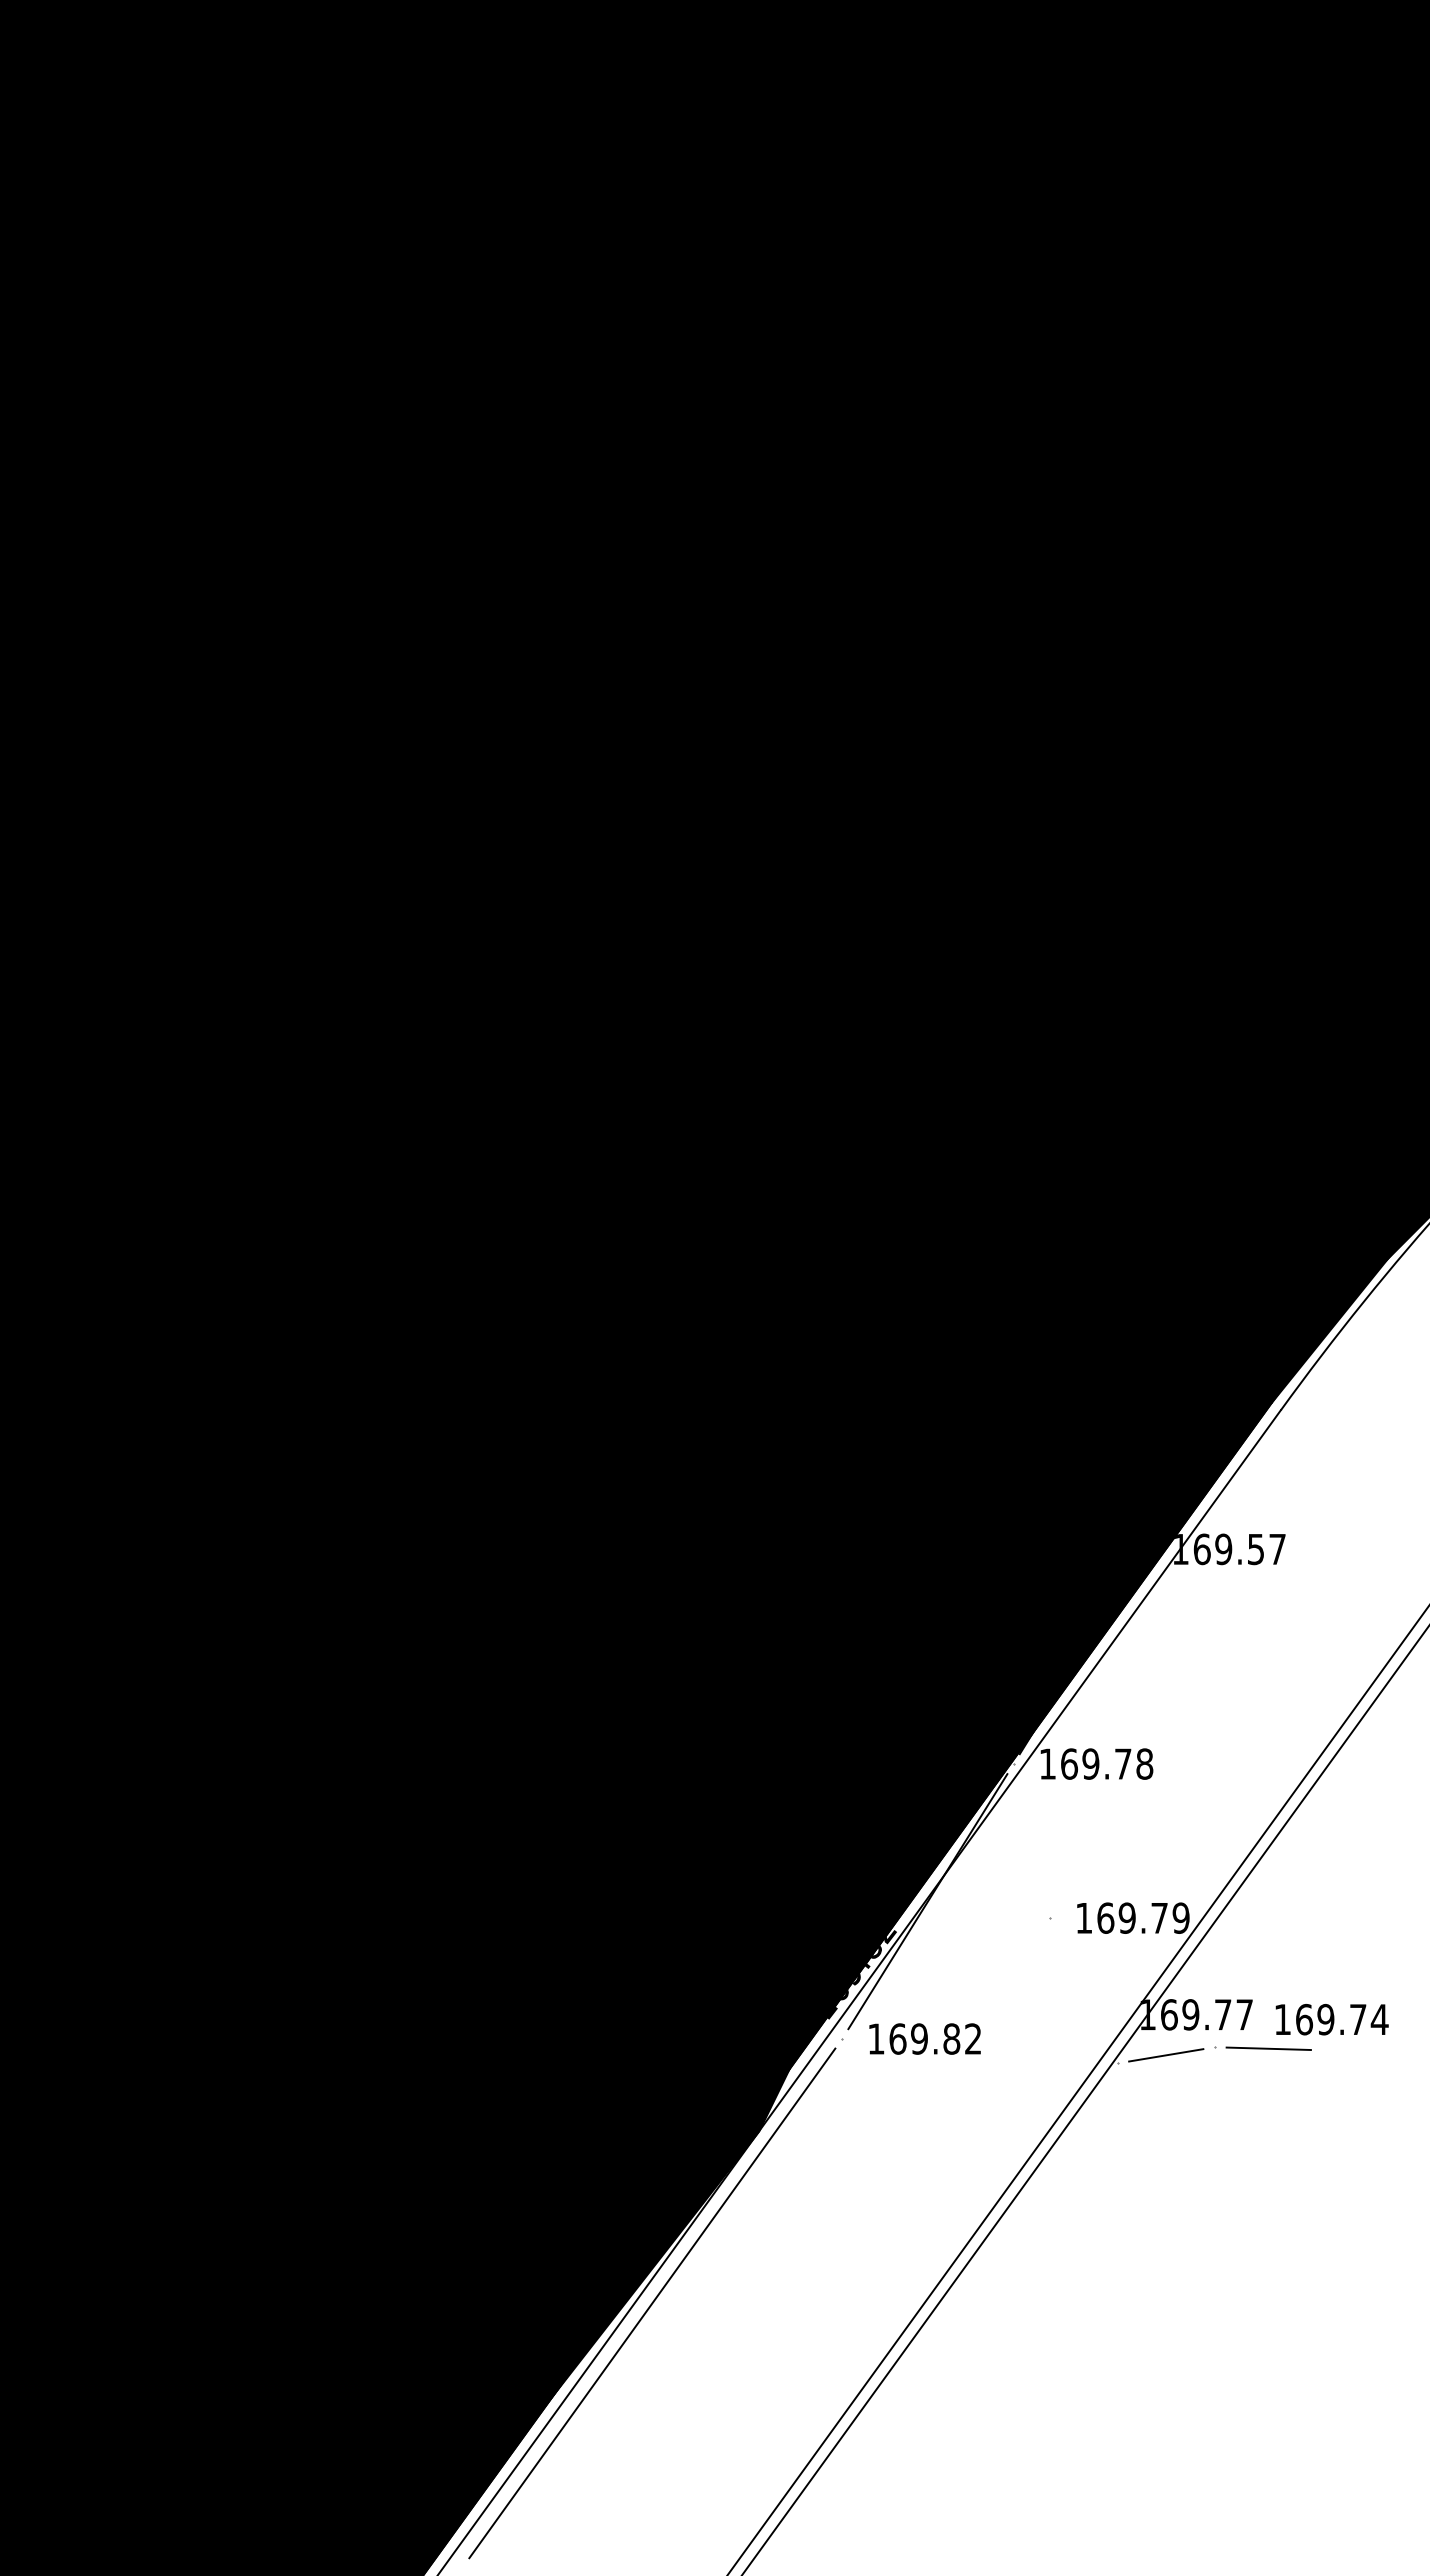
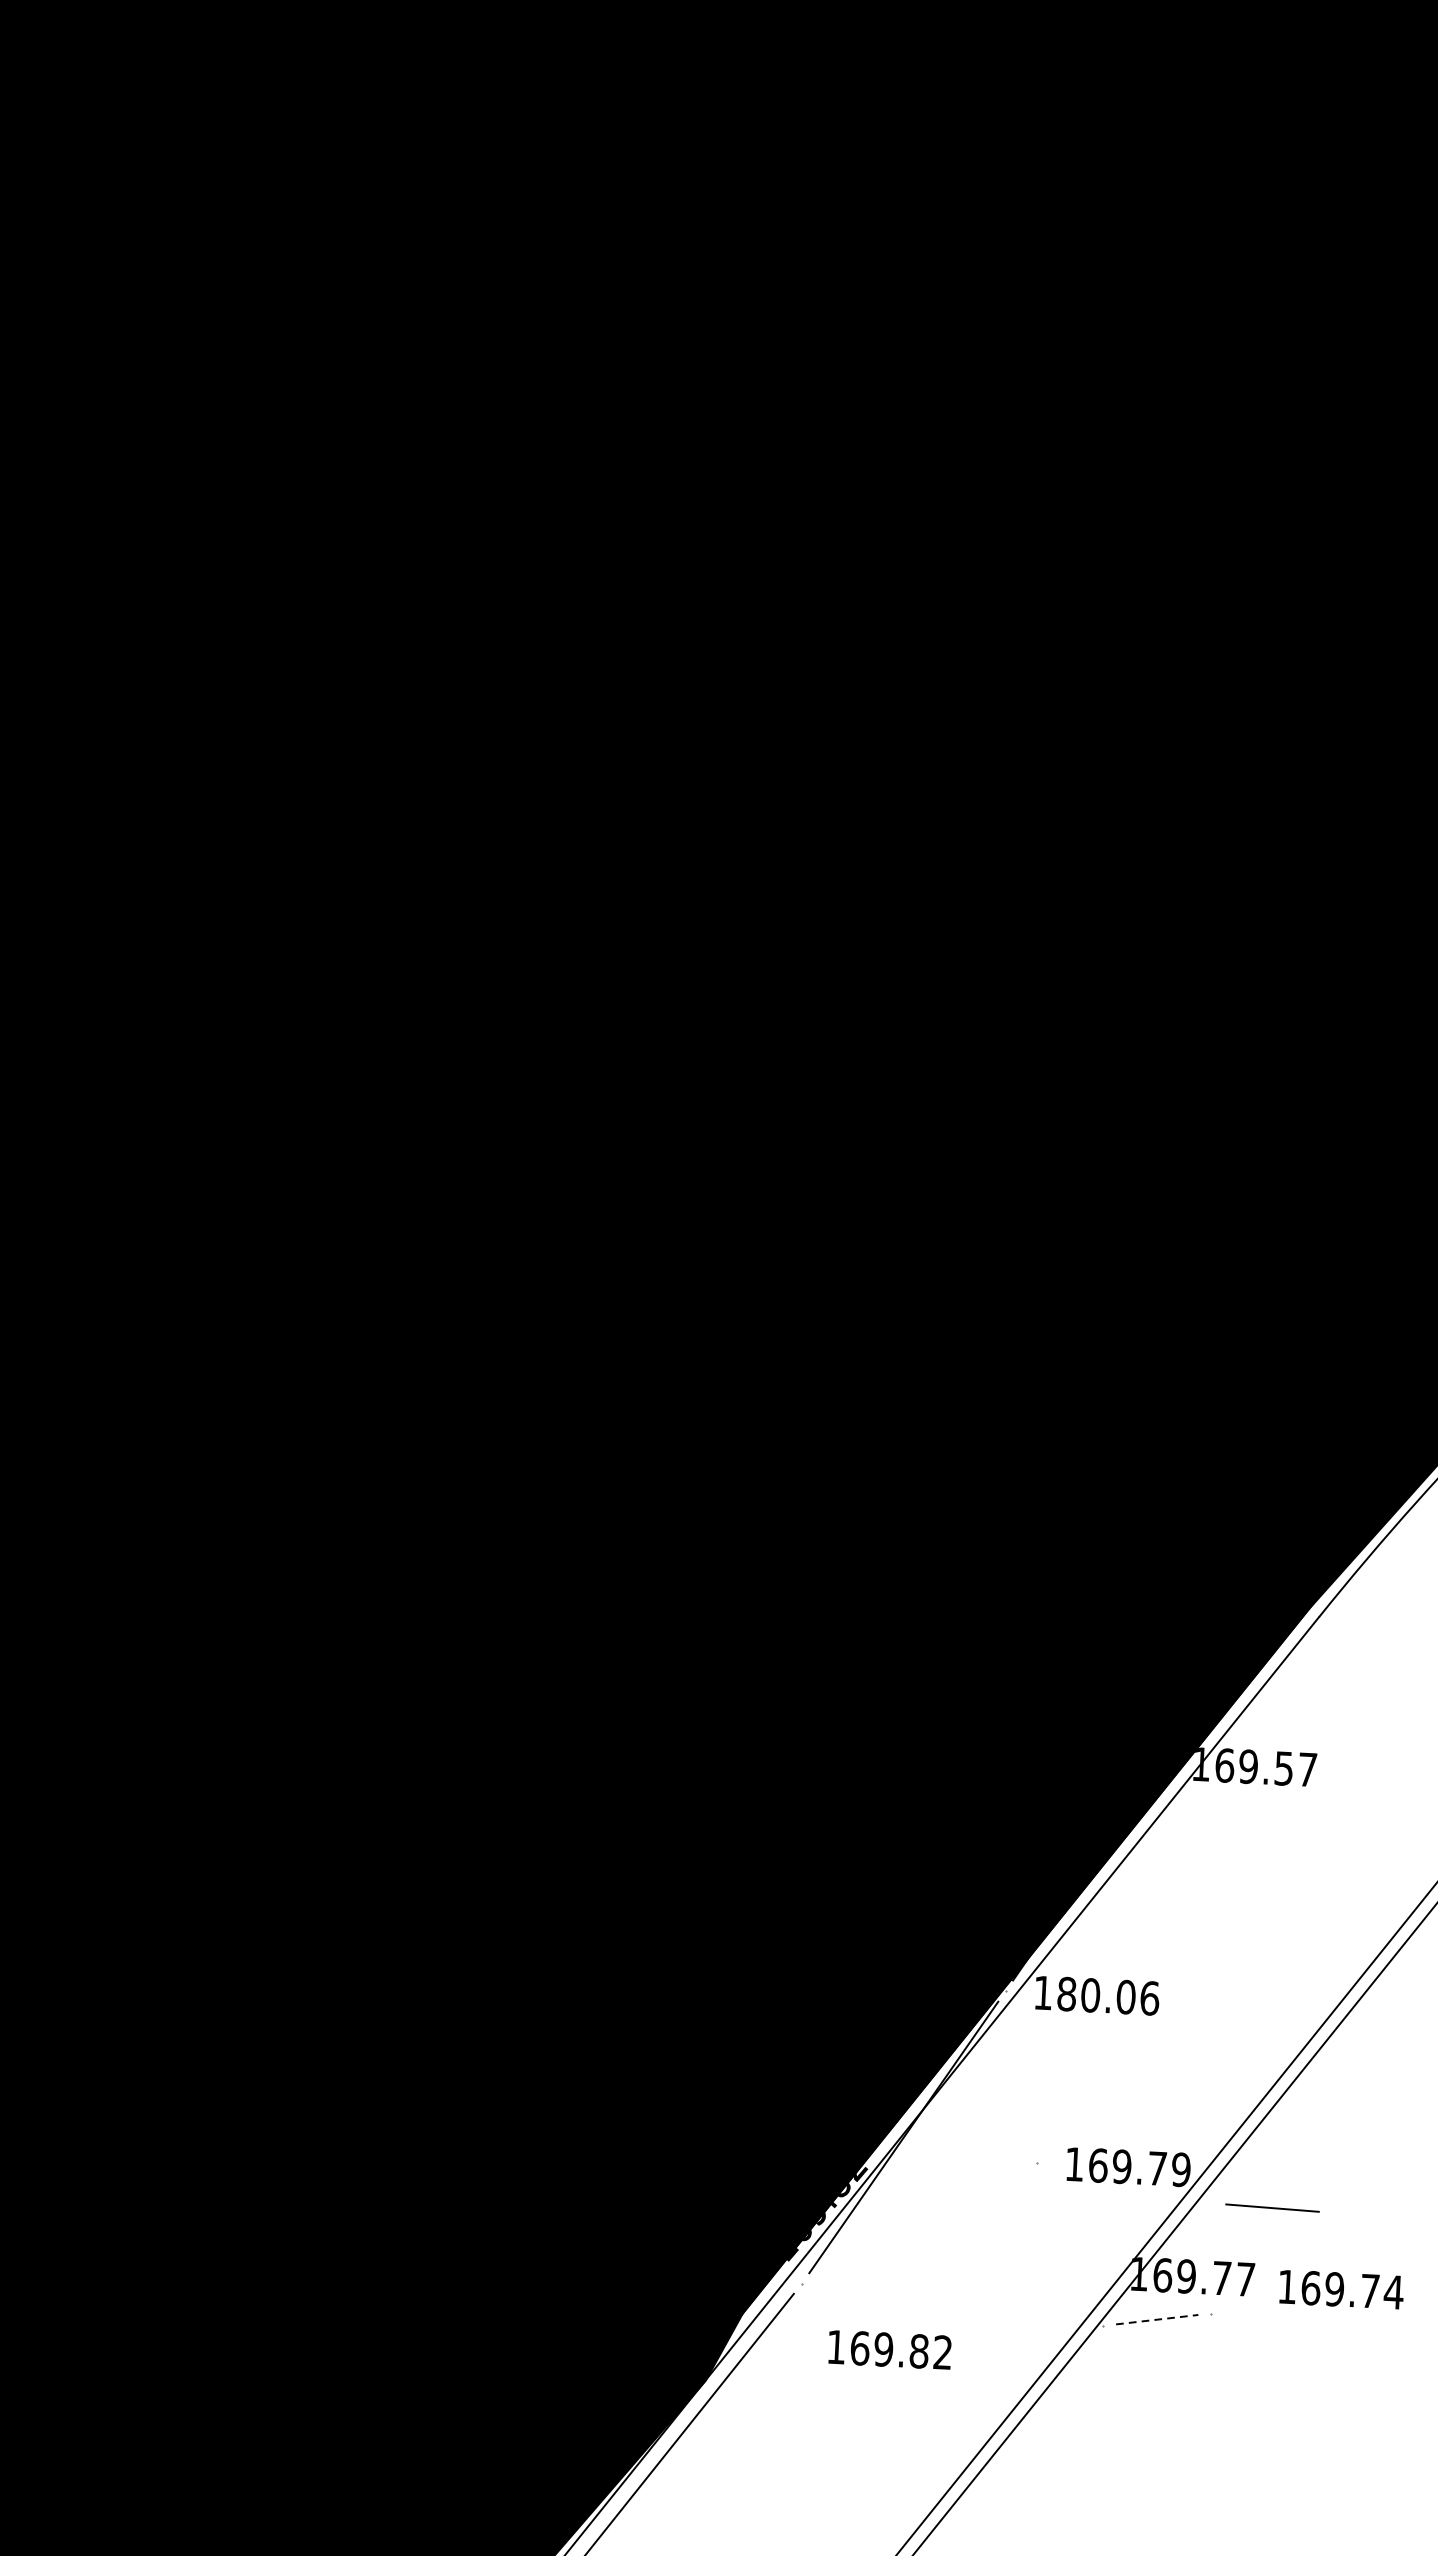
text: (1107, 1763) -> (1108, 1995), 169.78 -> 180.06
text: (924, 2038) -> (889, 2349), moved
line: (1268, 2048) -> (1272, 2207), moved
line: (1166, 2055) -> (1157, 2319), solid -> dashed

